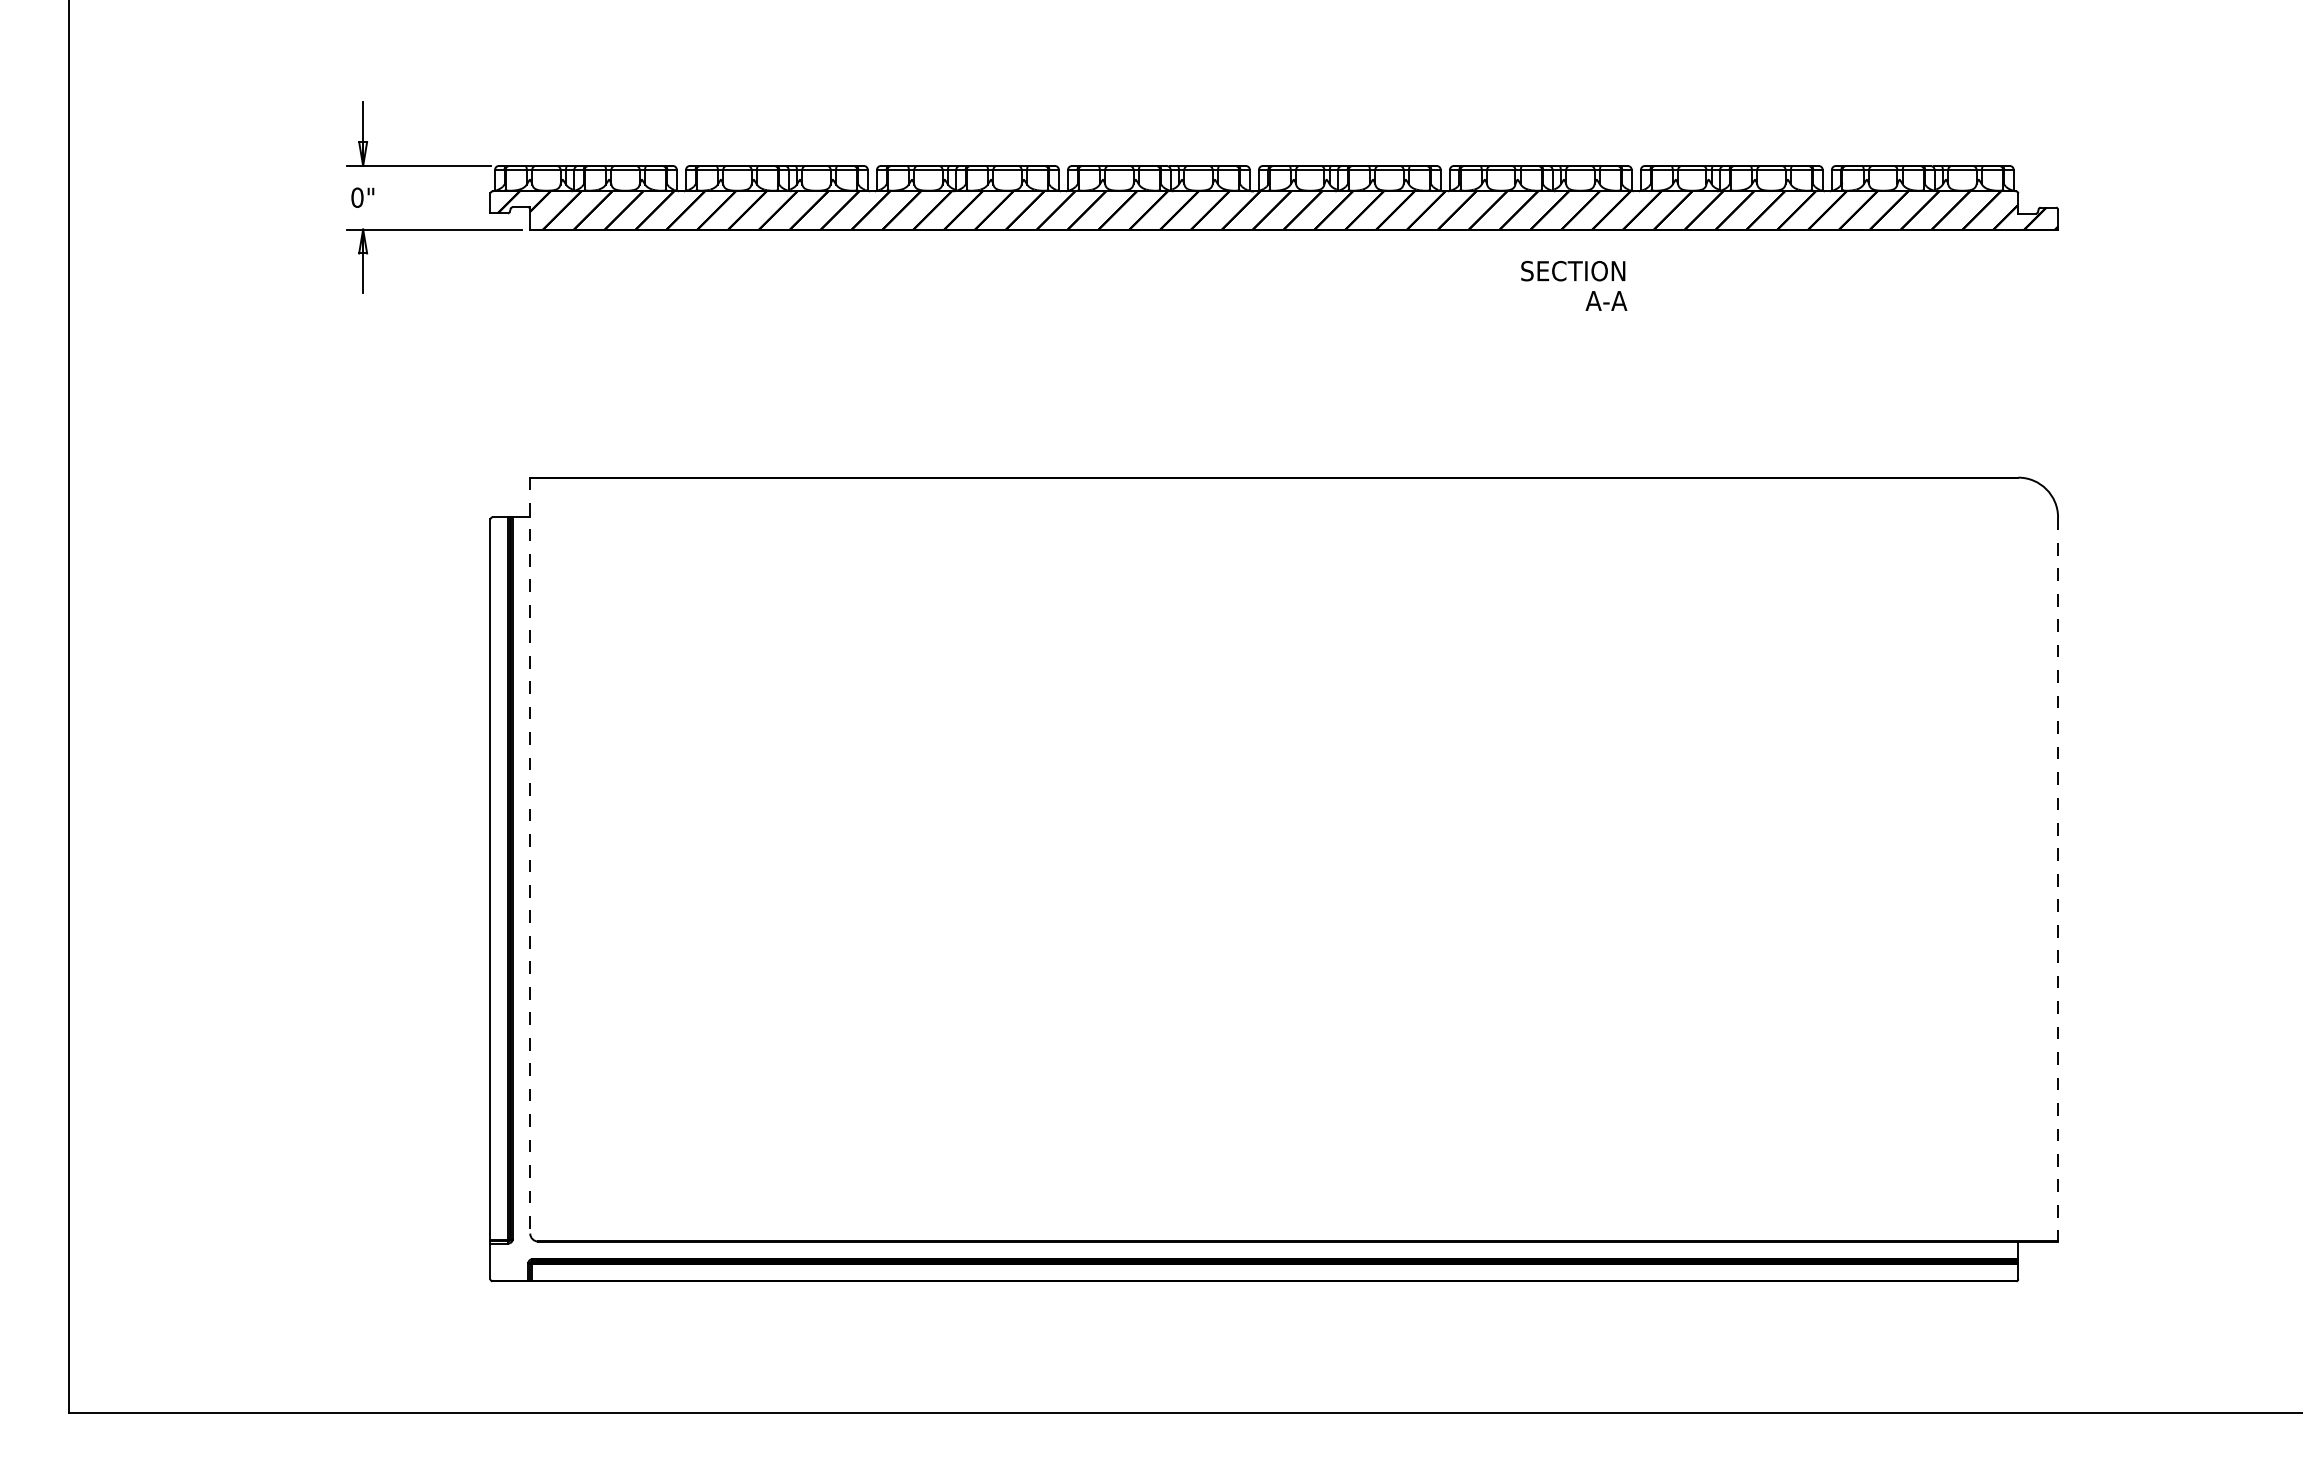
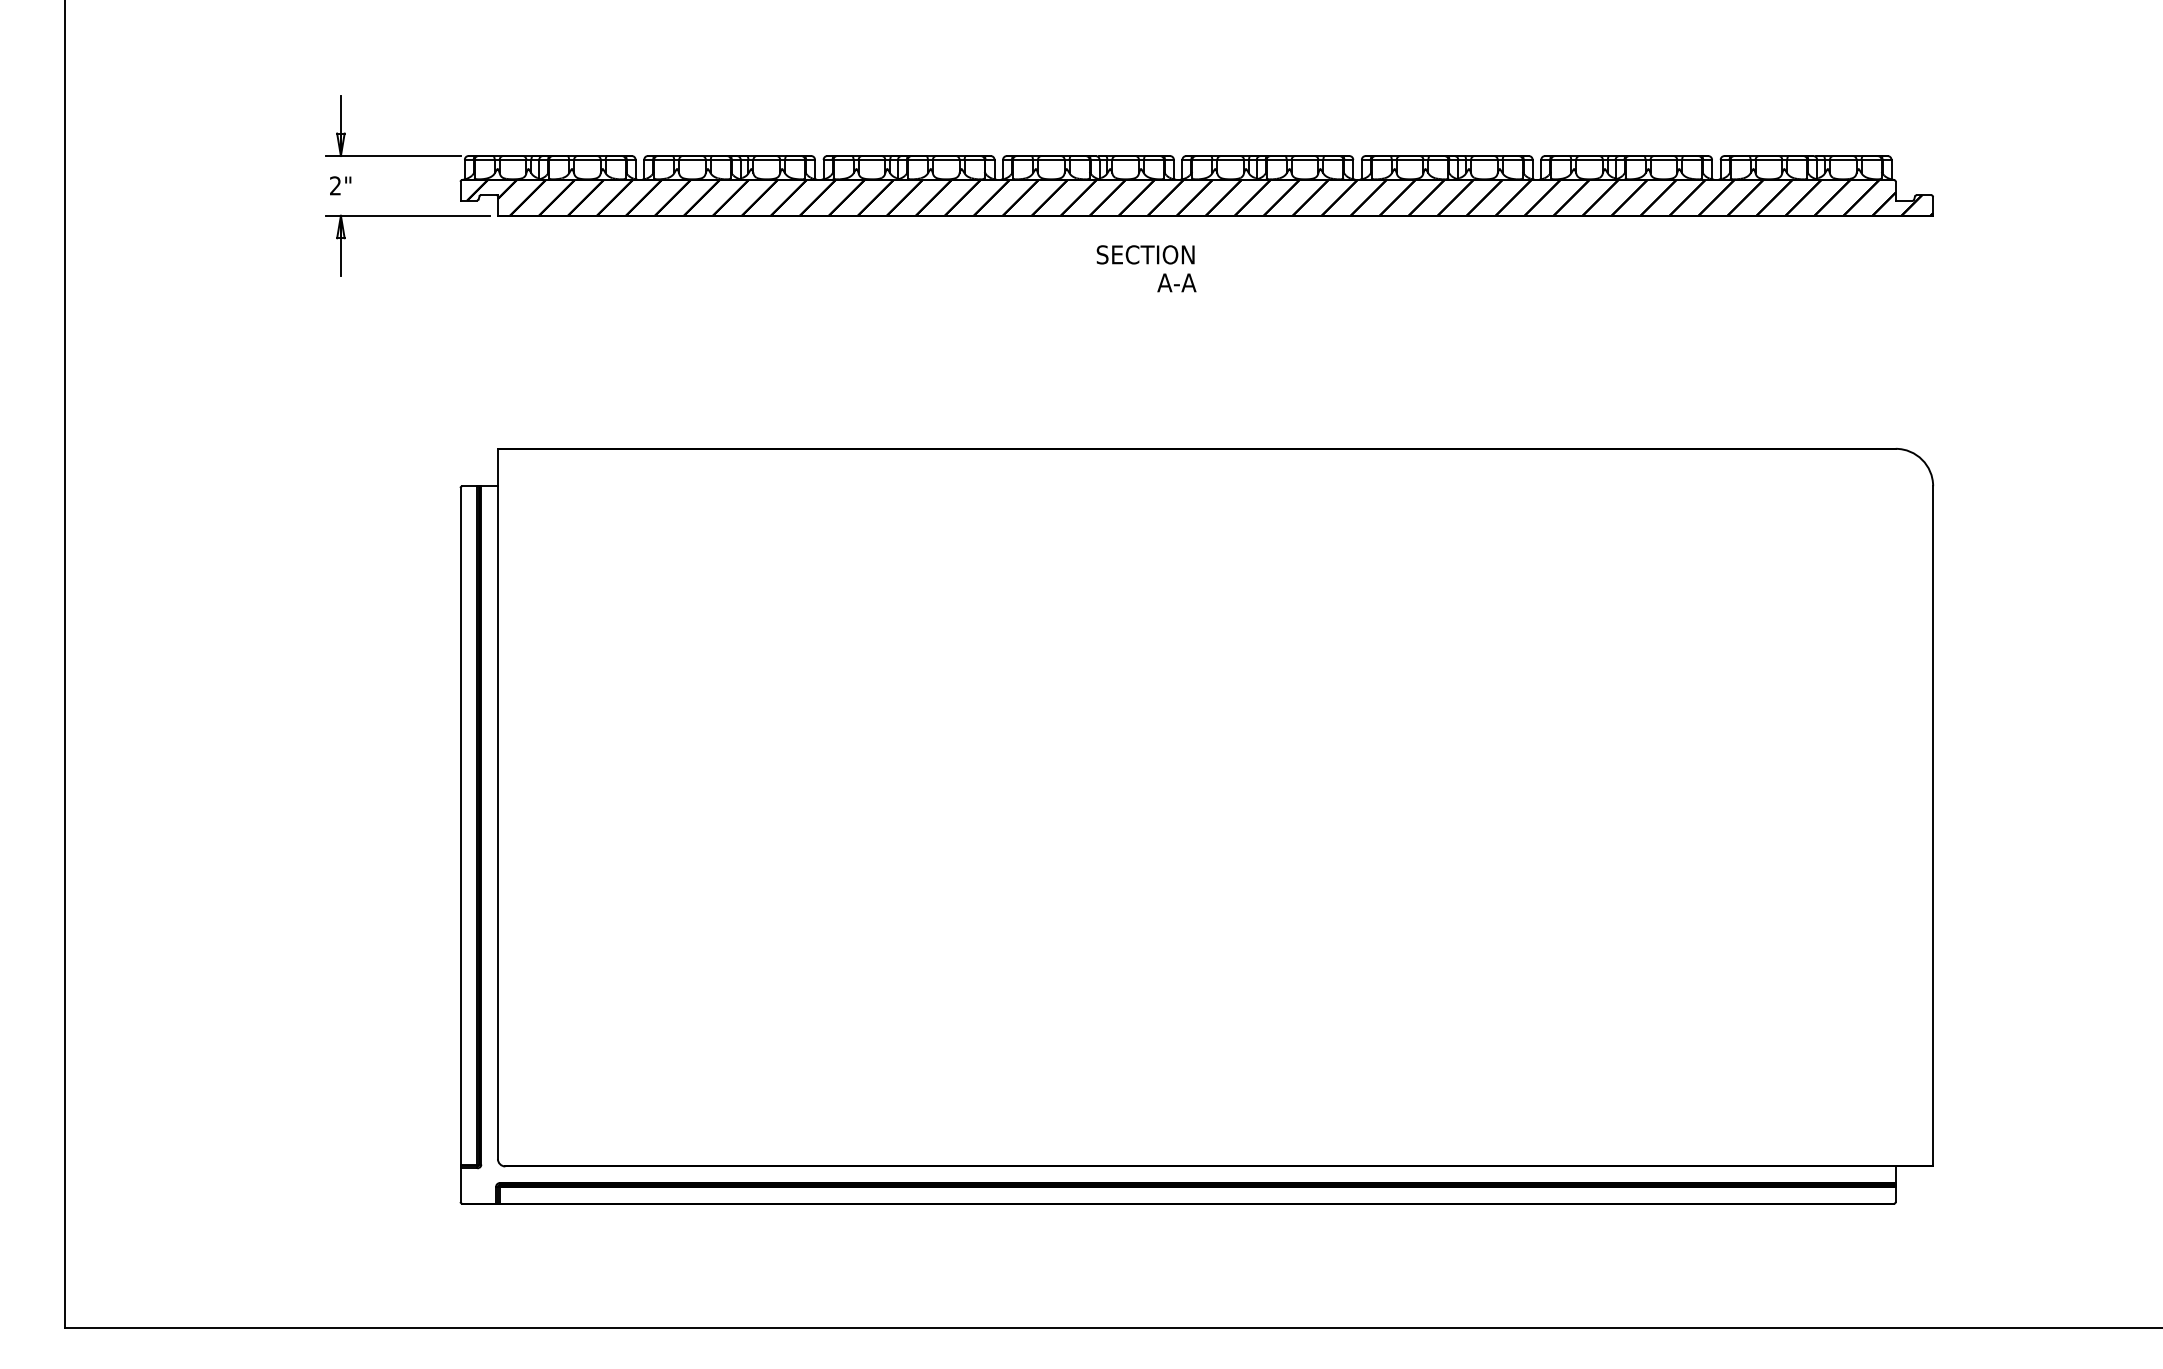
text: (357, 197) -> (335, 185), 0" -> 2"
text: (1574, 285) -> (1146, 268), moved
line: (529, 856) -> (497, 804), dashed -> solid
line: (2058, 879) -> (1933, 826), dashed -> solid

